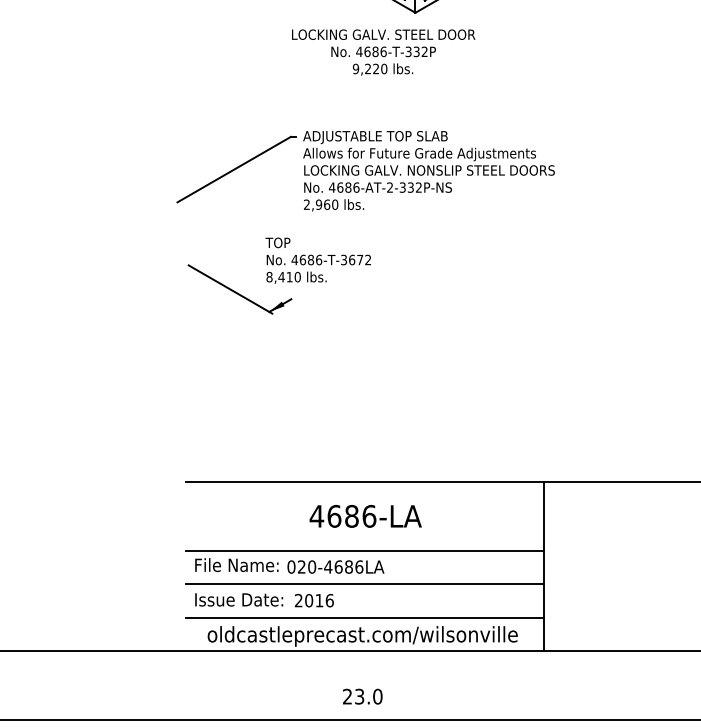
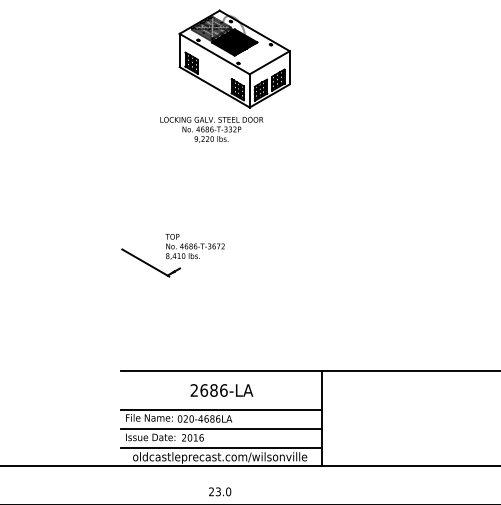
text: (382, 51) -> (211, 129), moved
part: (365, 171) -> (221, 196), removed
text: (317, 516) -> (194, 390), 4686-LA -> 2686-LA

